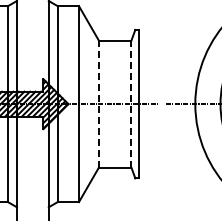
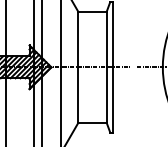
line: (98, 103) -> (77, 66), dashed -> solid
line: (131, 103) -> (106, 66), dashed -> solid

